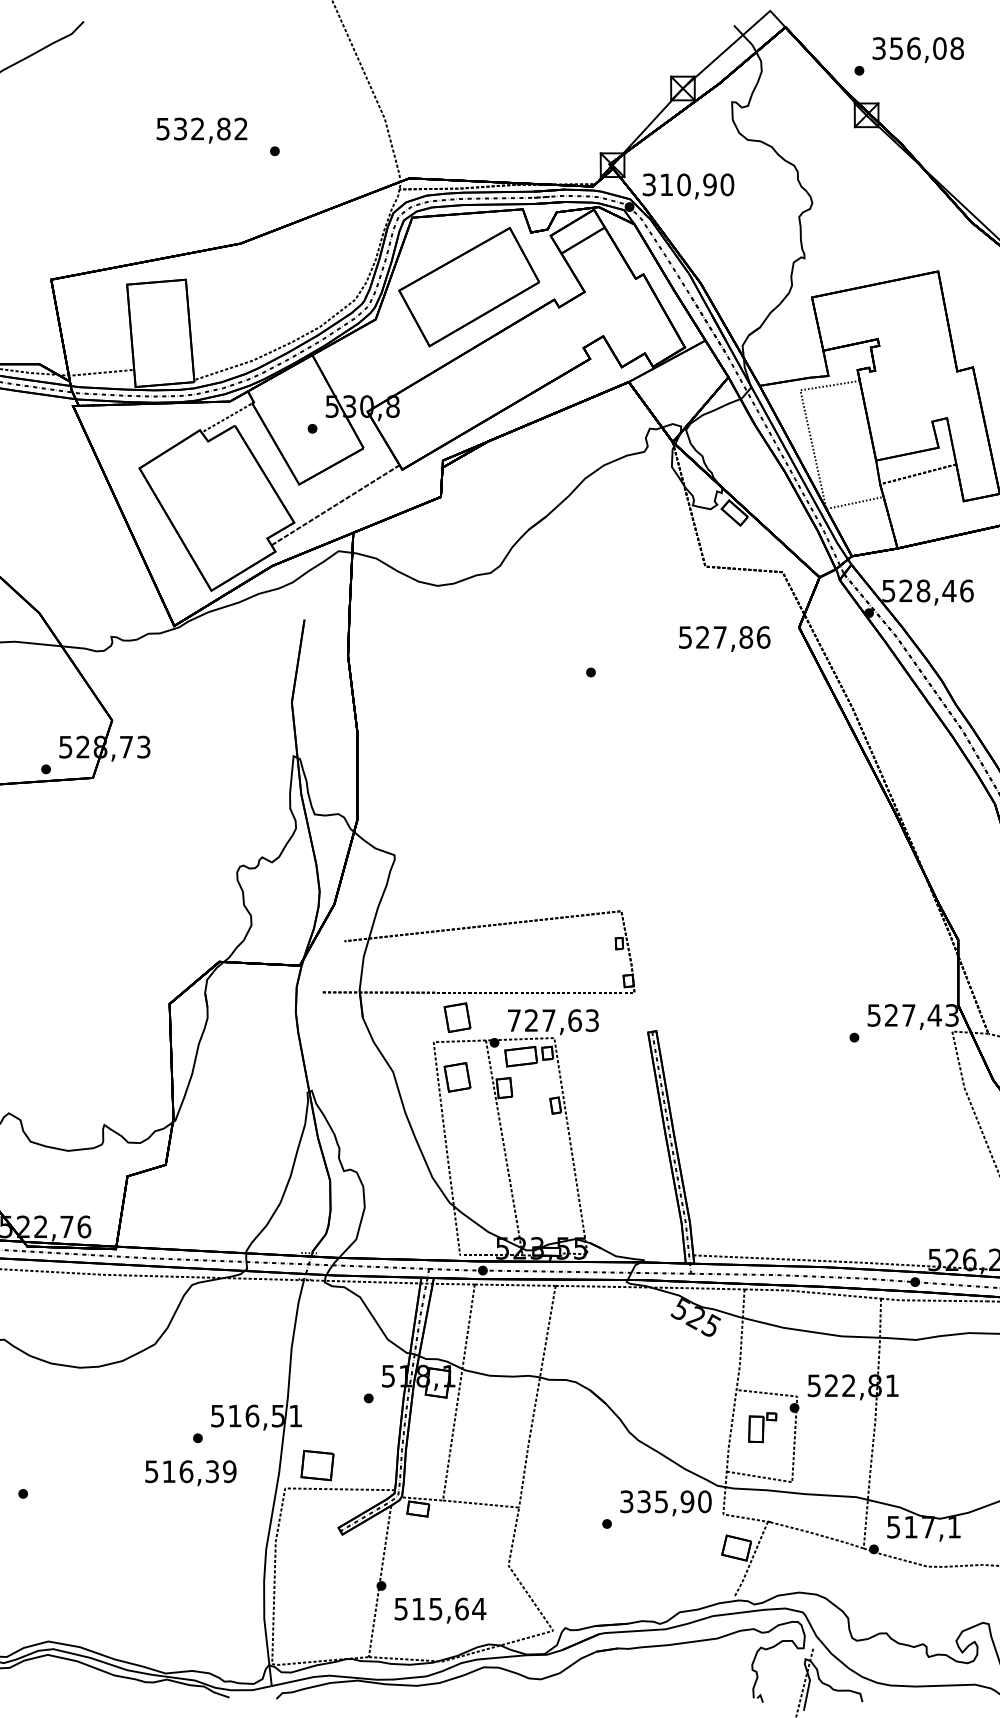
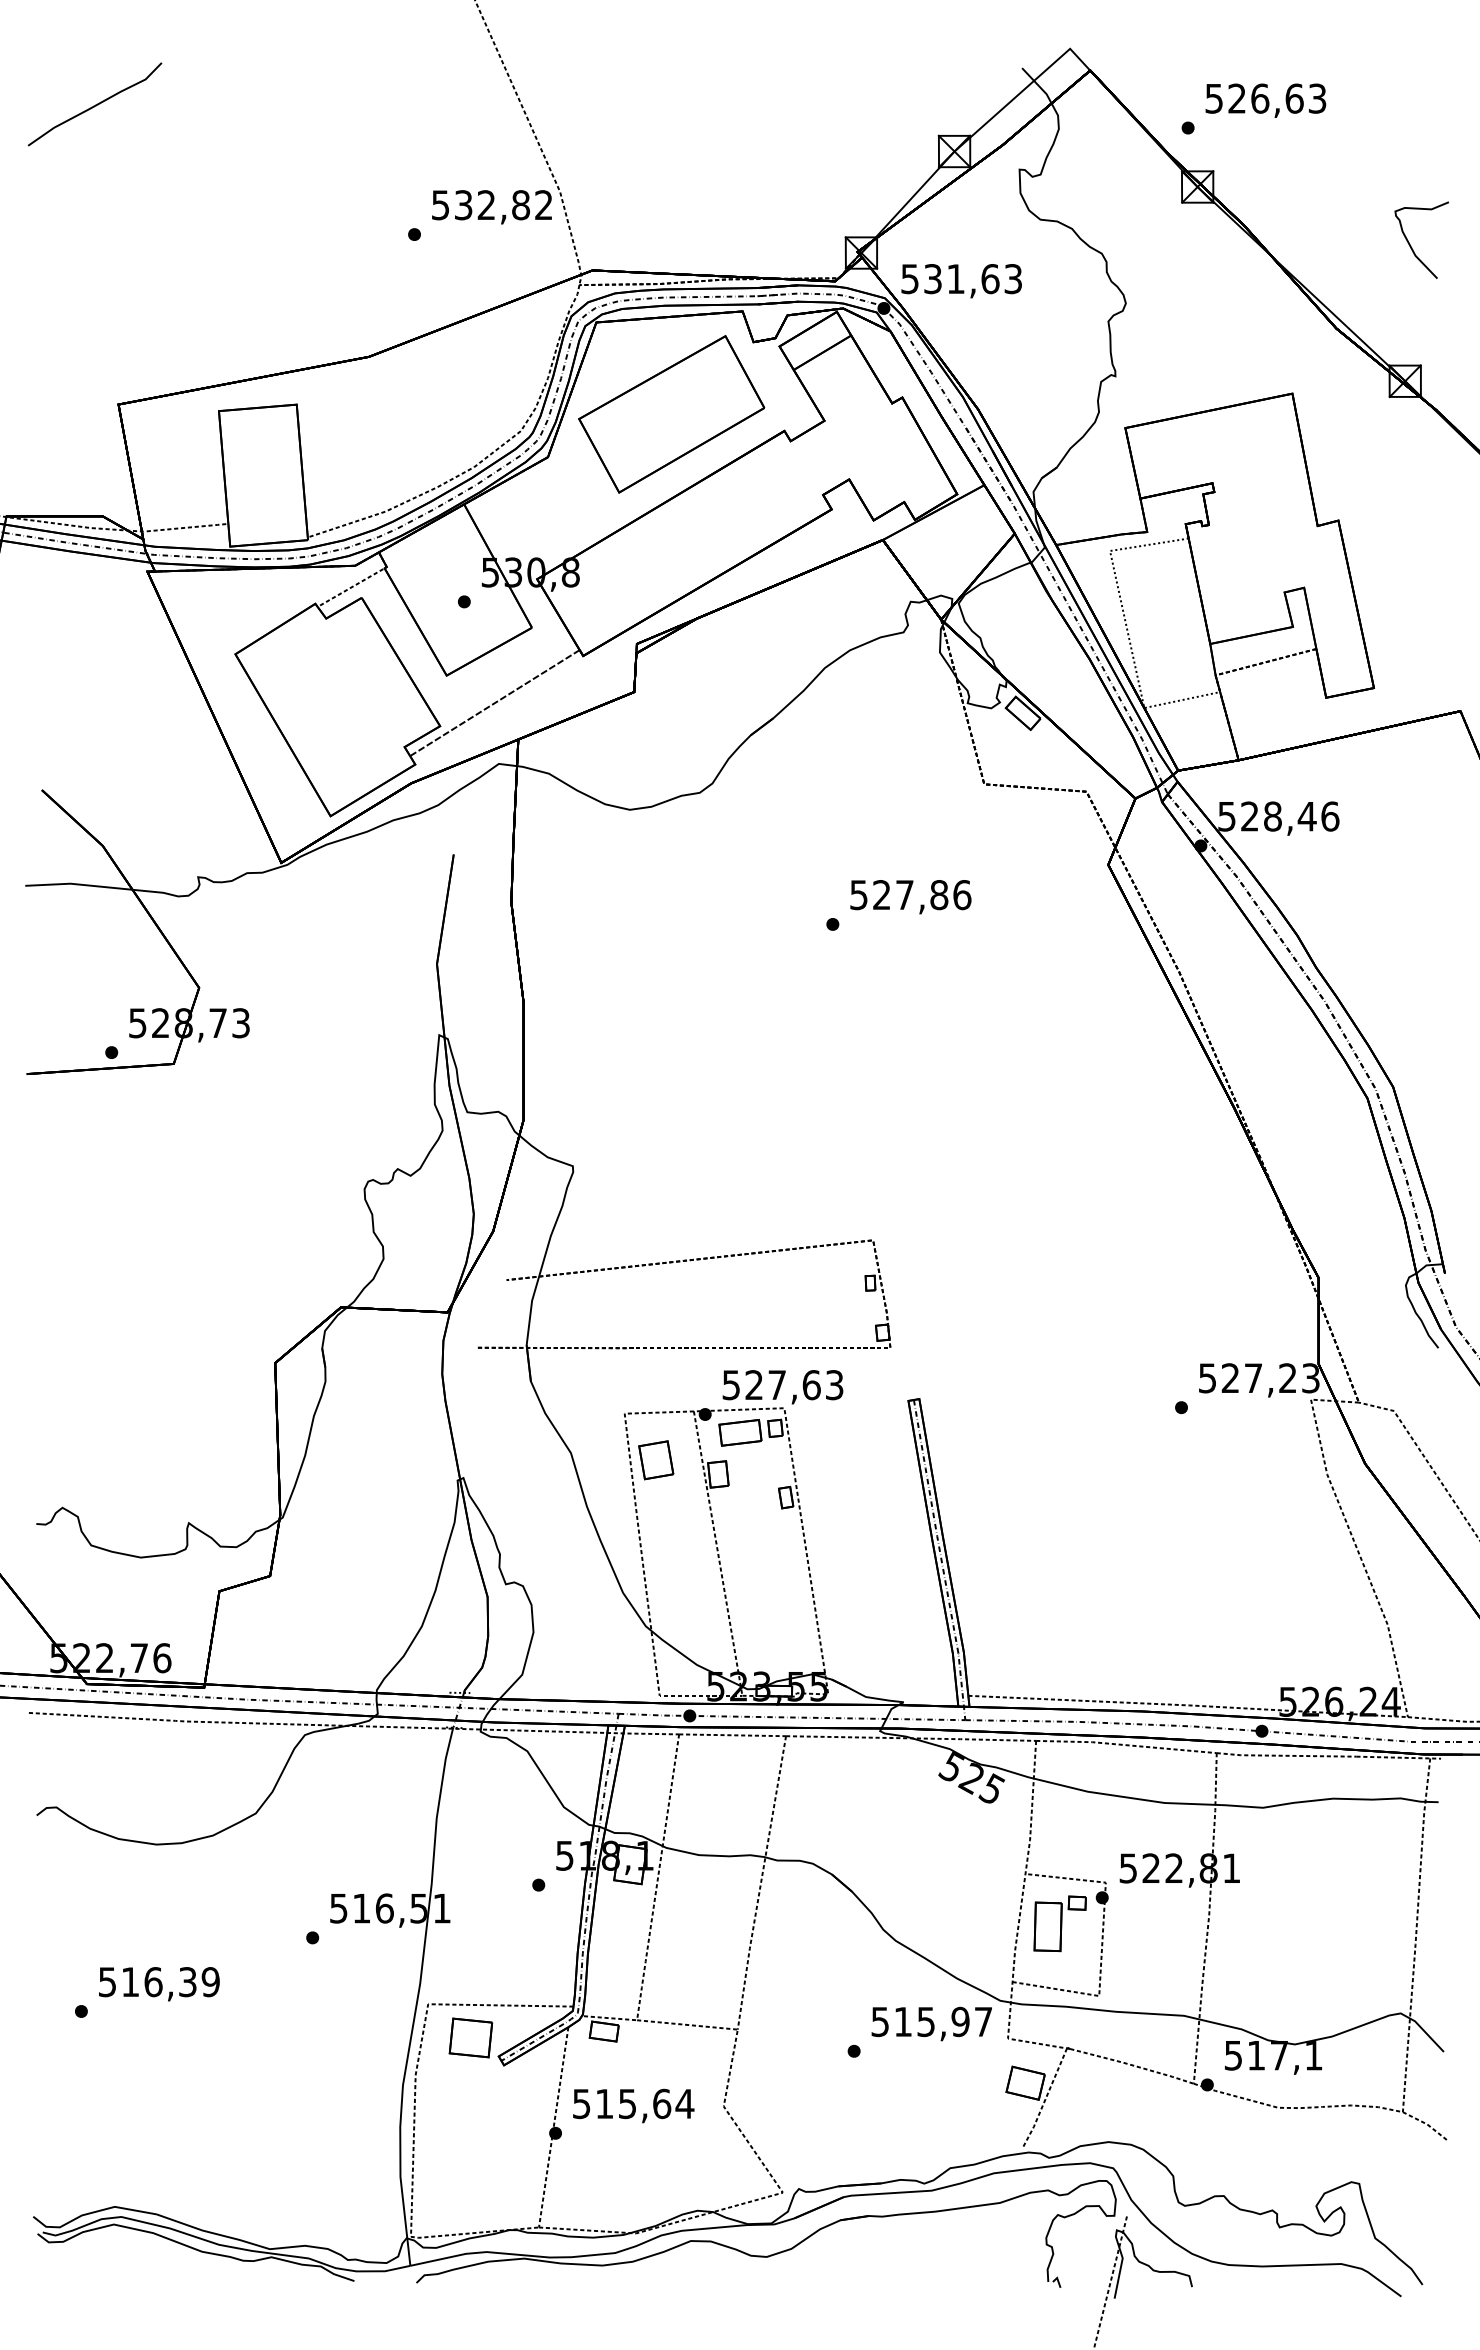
text: (918, 48) -> (1266, 98), 356,08 -> 526,63
text: (201, 130) -> (491, 207), moved
text: (688, 185) -> (962, 279), 310,90 -> 531,63
text: (724, 639) -> (910, 897), moved
text: (934, 1014) -> (1287, 1377), 527,43 -> 527,23
part: (457, 1017) -> (656, 1381), removed
text: (513, 1020) -> (730, 1385), 727,63 -> 527,63
part: (762, 1427) -> (1059, 1923), size x1.43
part: (317, 1465) -> (470, 2037), moved
text: (191, 1473) -> (159, 1984), moved
text: (666, 1501) -> (932, 2021), 335,90 -> 515,97
text: (440, 1610) -> (633, 2105), moved

